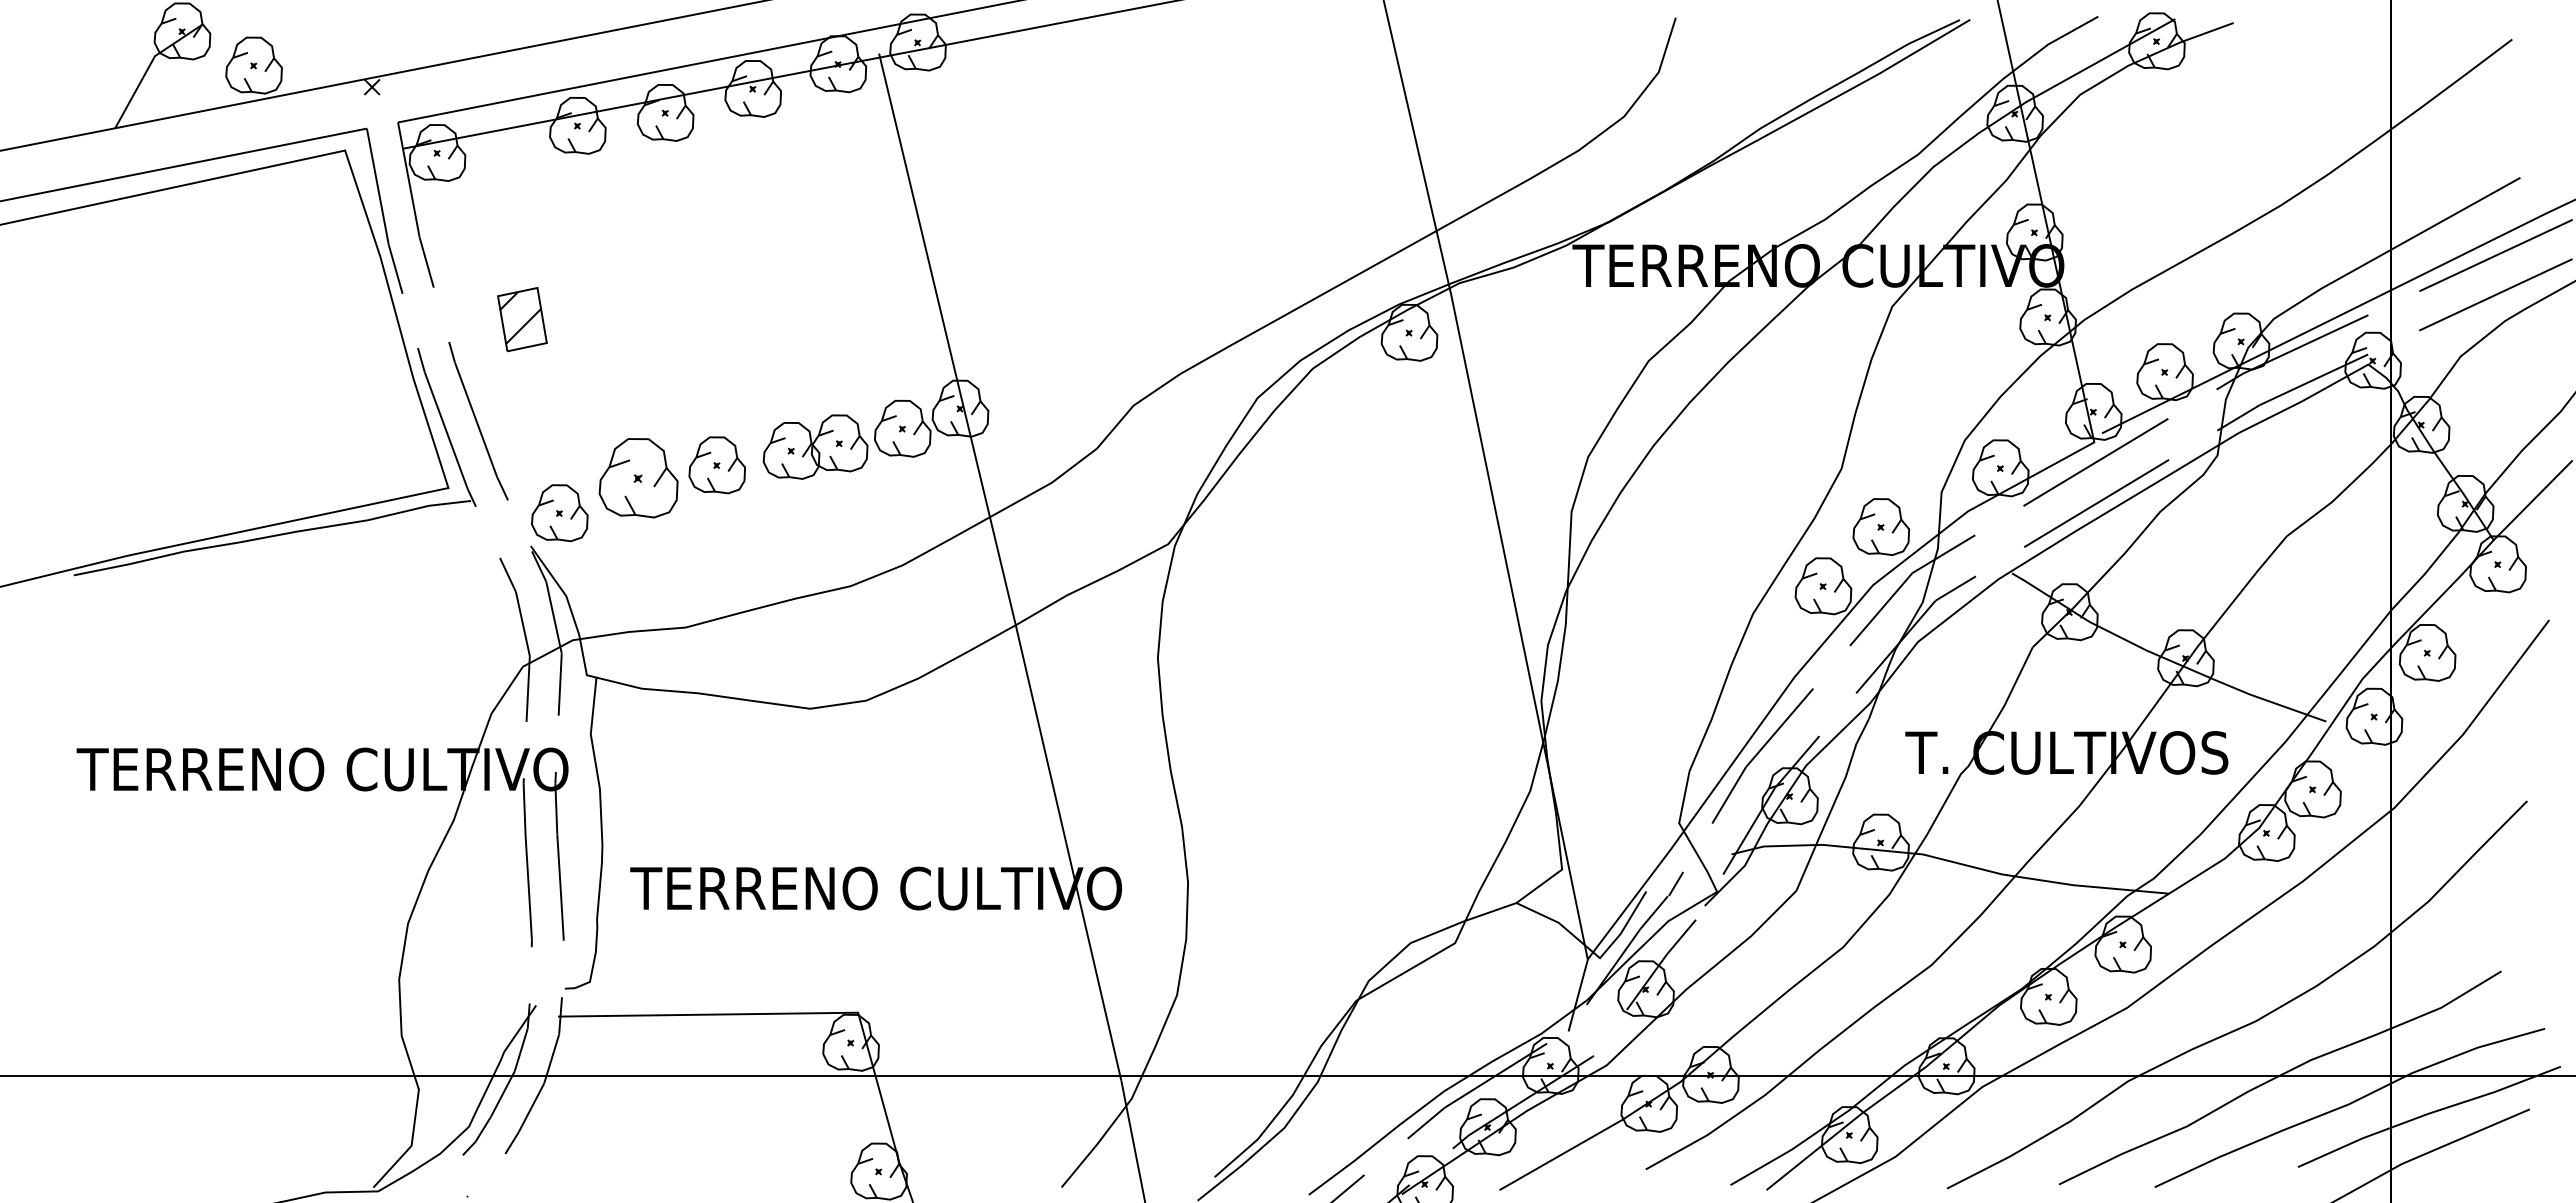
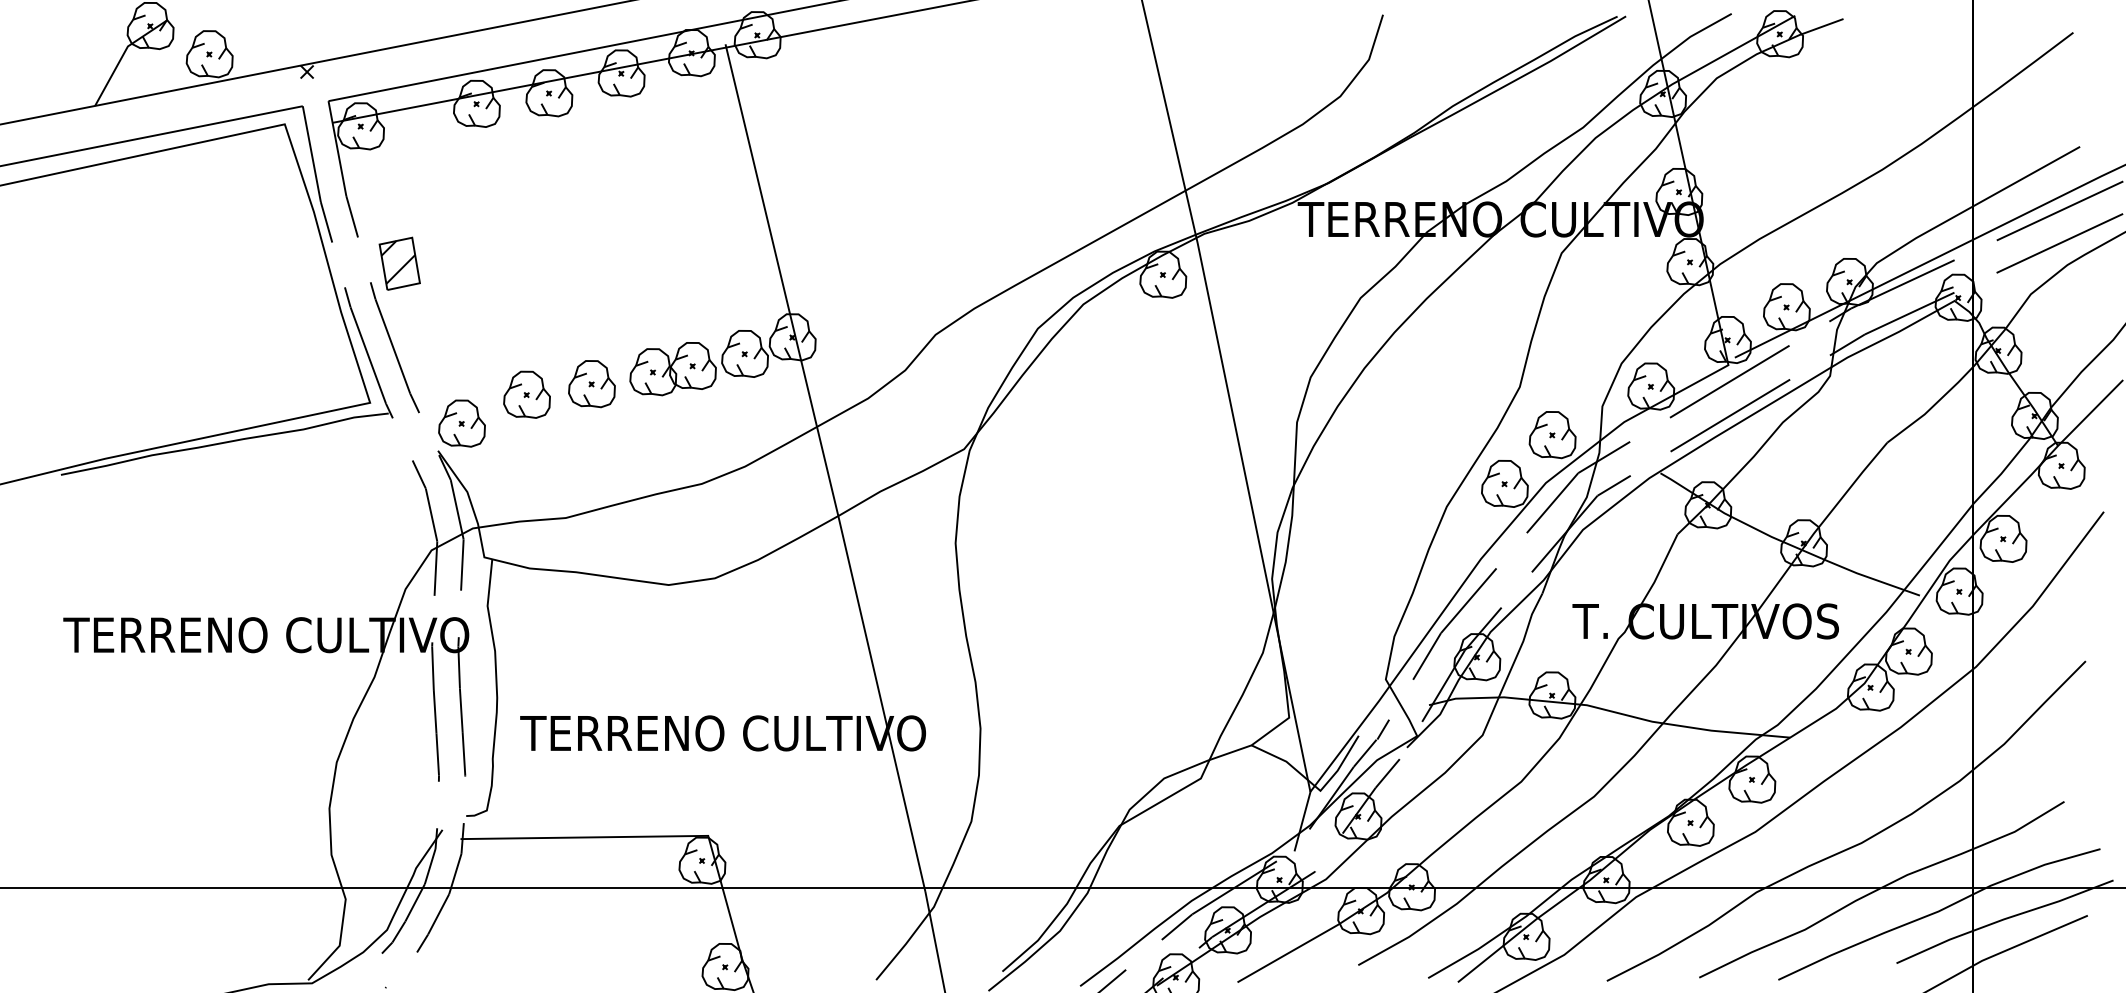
part: (522, 319) -> (399, 263), moved
part: (638, 478) -> (526, 394), size x0.71

